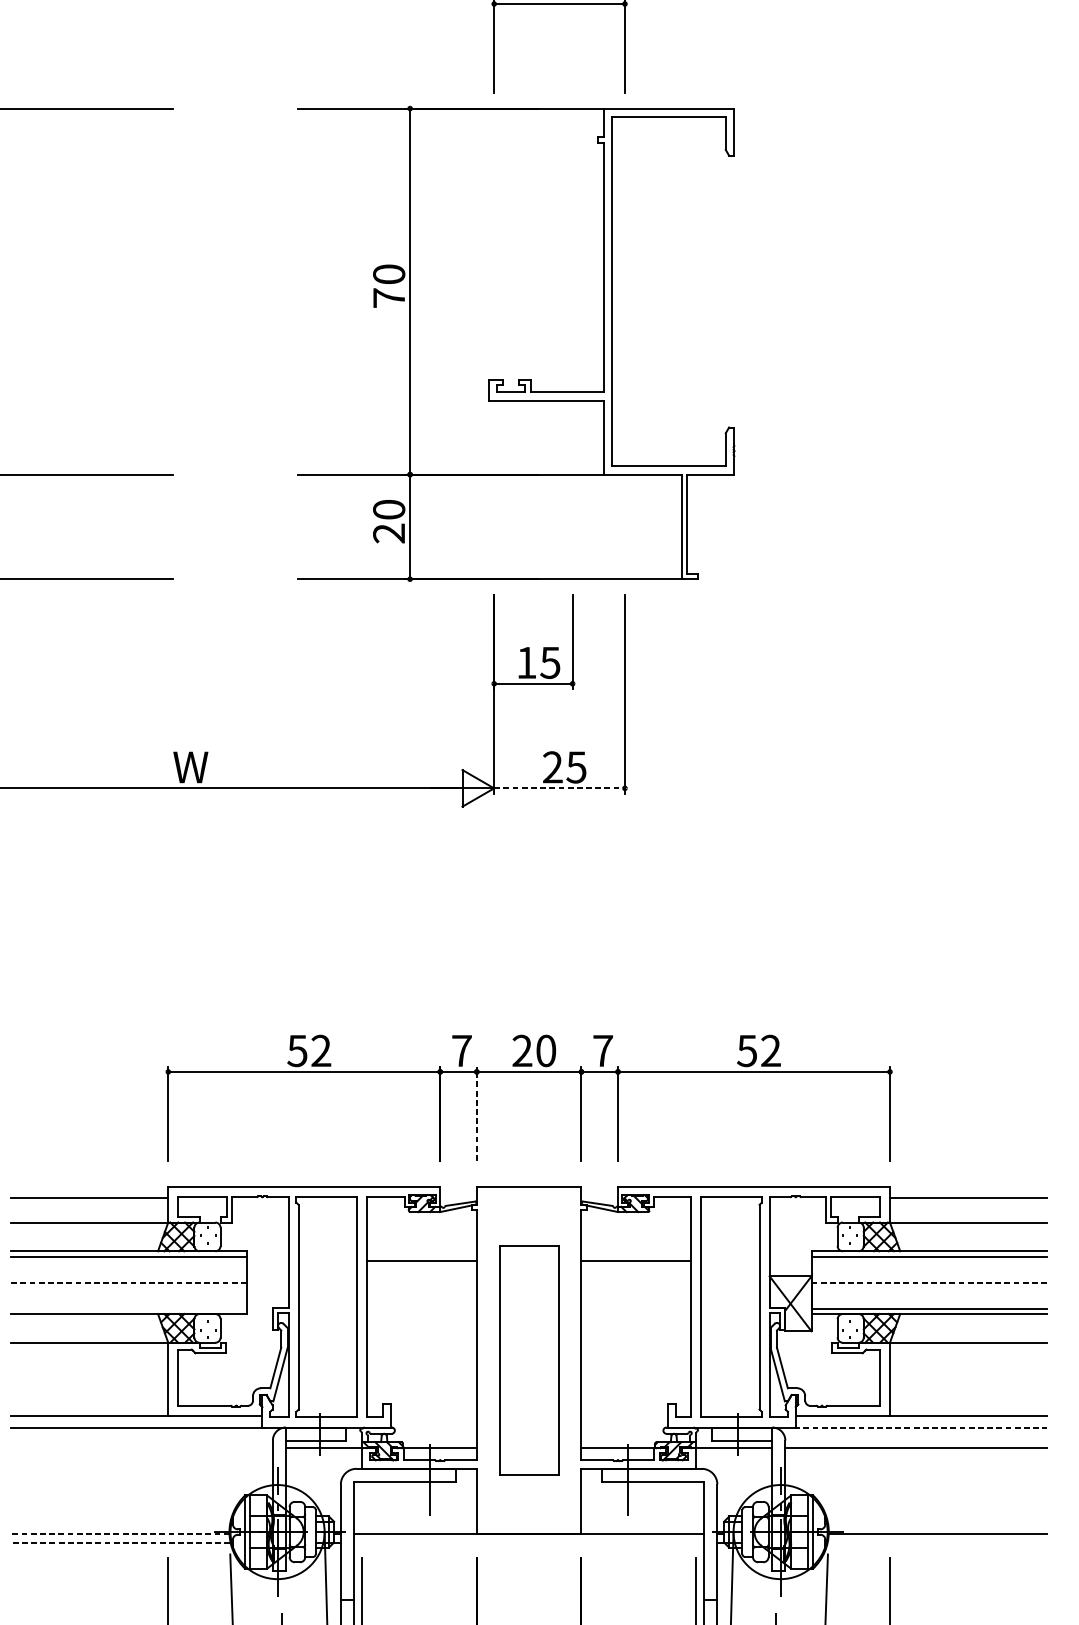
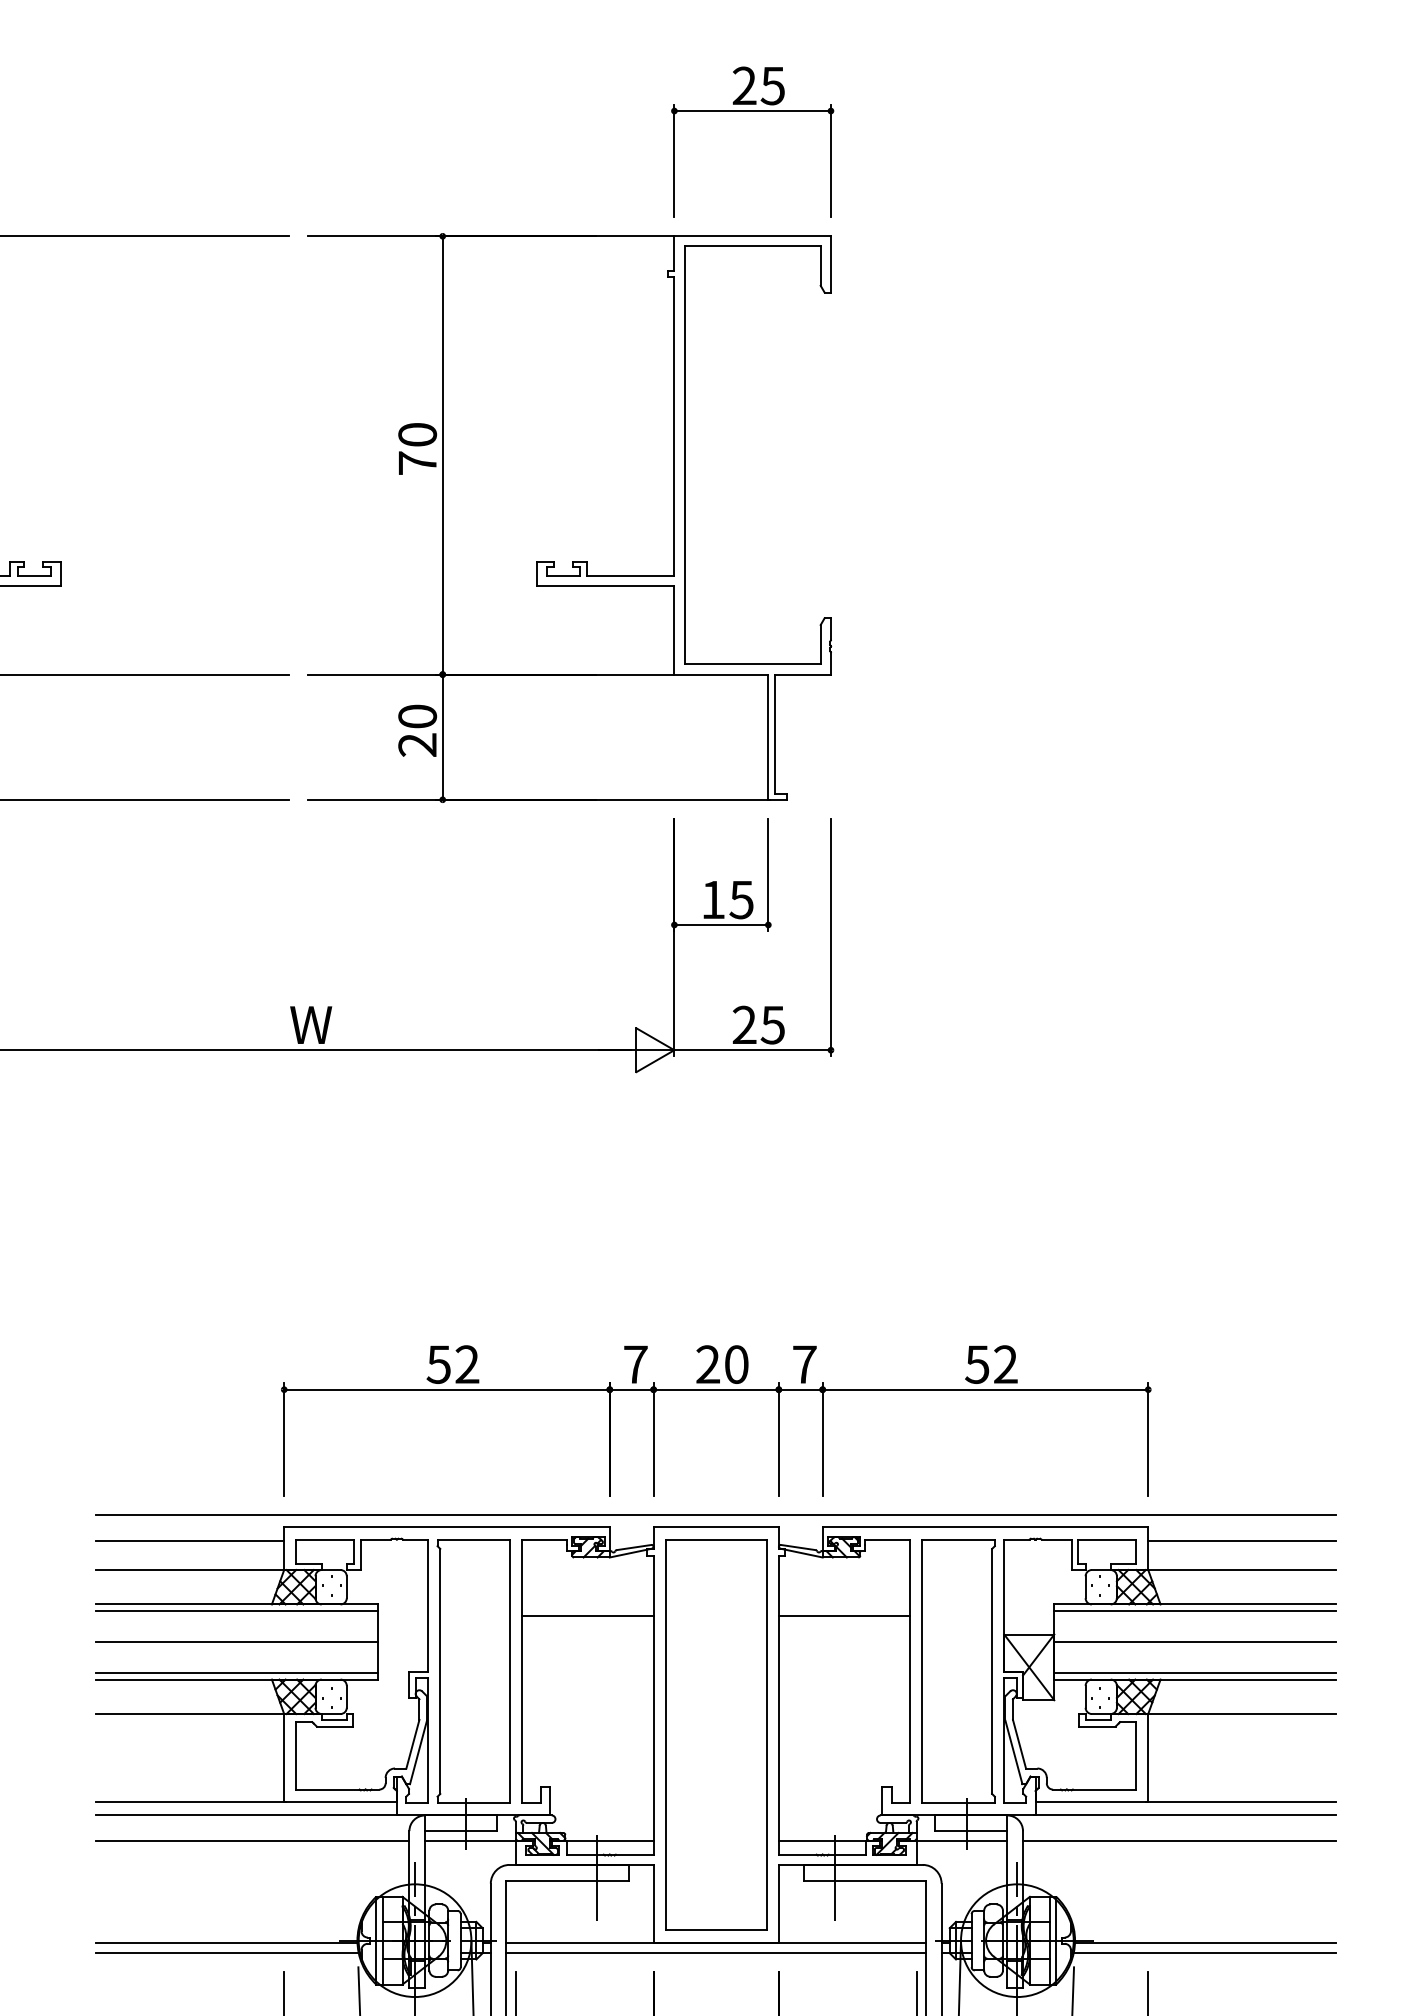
part: (515, 343) -> (569, 517), moved
line: (560, 788) -> (753, 1050), dashed -> solid
line: (476, 1113) -> (653, 1439), dashed -> solid
line: (529, 1176) -> (716, 1514), added
line: (129, 1283) -> (237, 1642), dashed -> solid
line: (929, 1283) -> (1195, 1642), dashed -> solid
line: (129, 1308) -> (237, 1673), added
part: (529, 1359) -> (716, 1734), size x1.43
line: (921, 1427) -> (1185, 1815), dashed -> solid
line: (141, 1448) -> (252, 1840), added
line: (120, 1534) -> (226, 1943), dashed -> solid
line: (120, 1542) -> (227, 1953), dashed -> solid
line: (528, 1542) -> (715, 1953), added
line: (937, 1542) -> (1205, 1953), added

